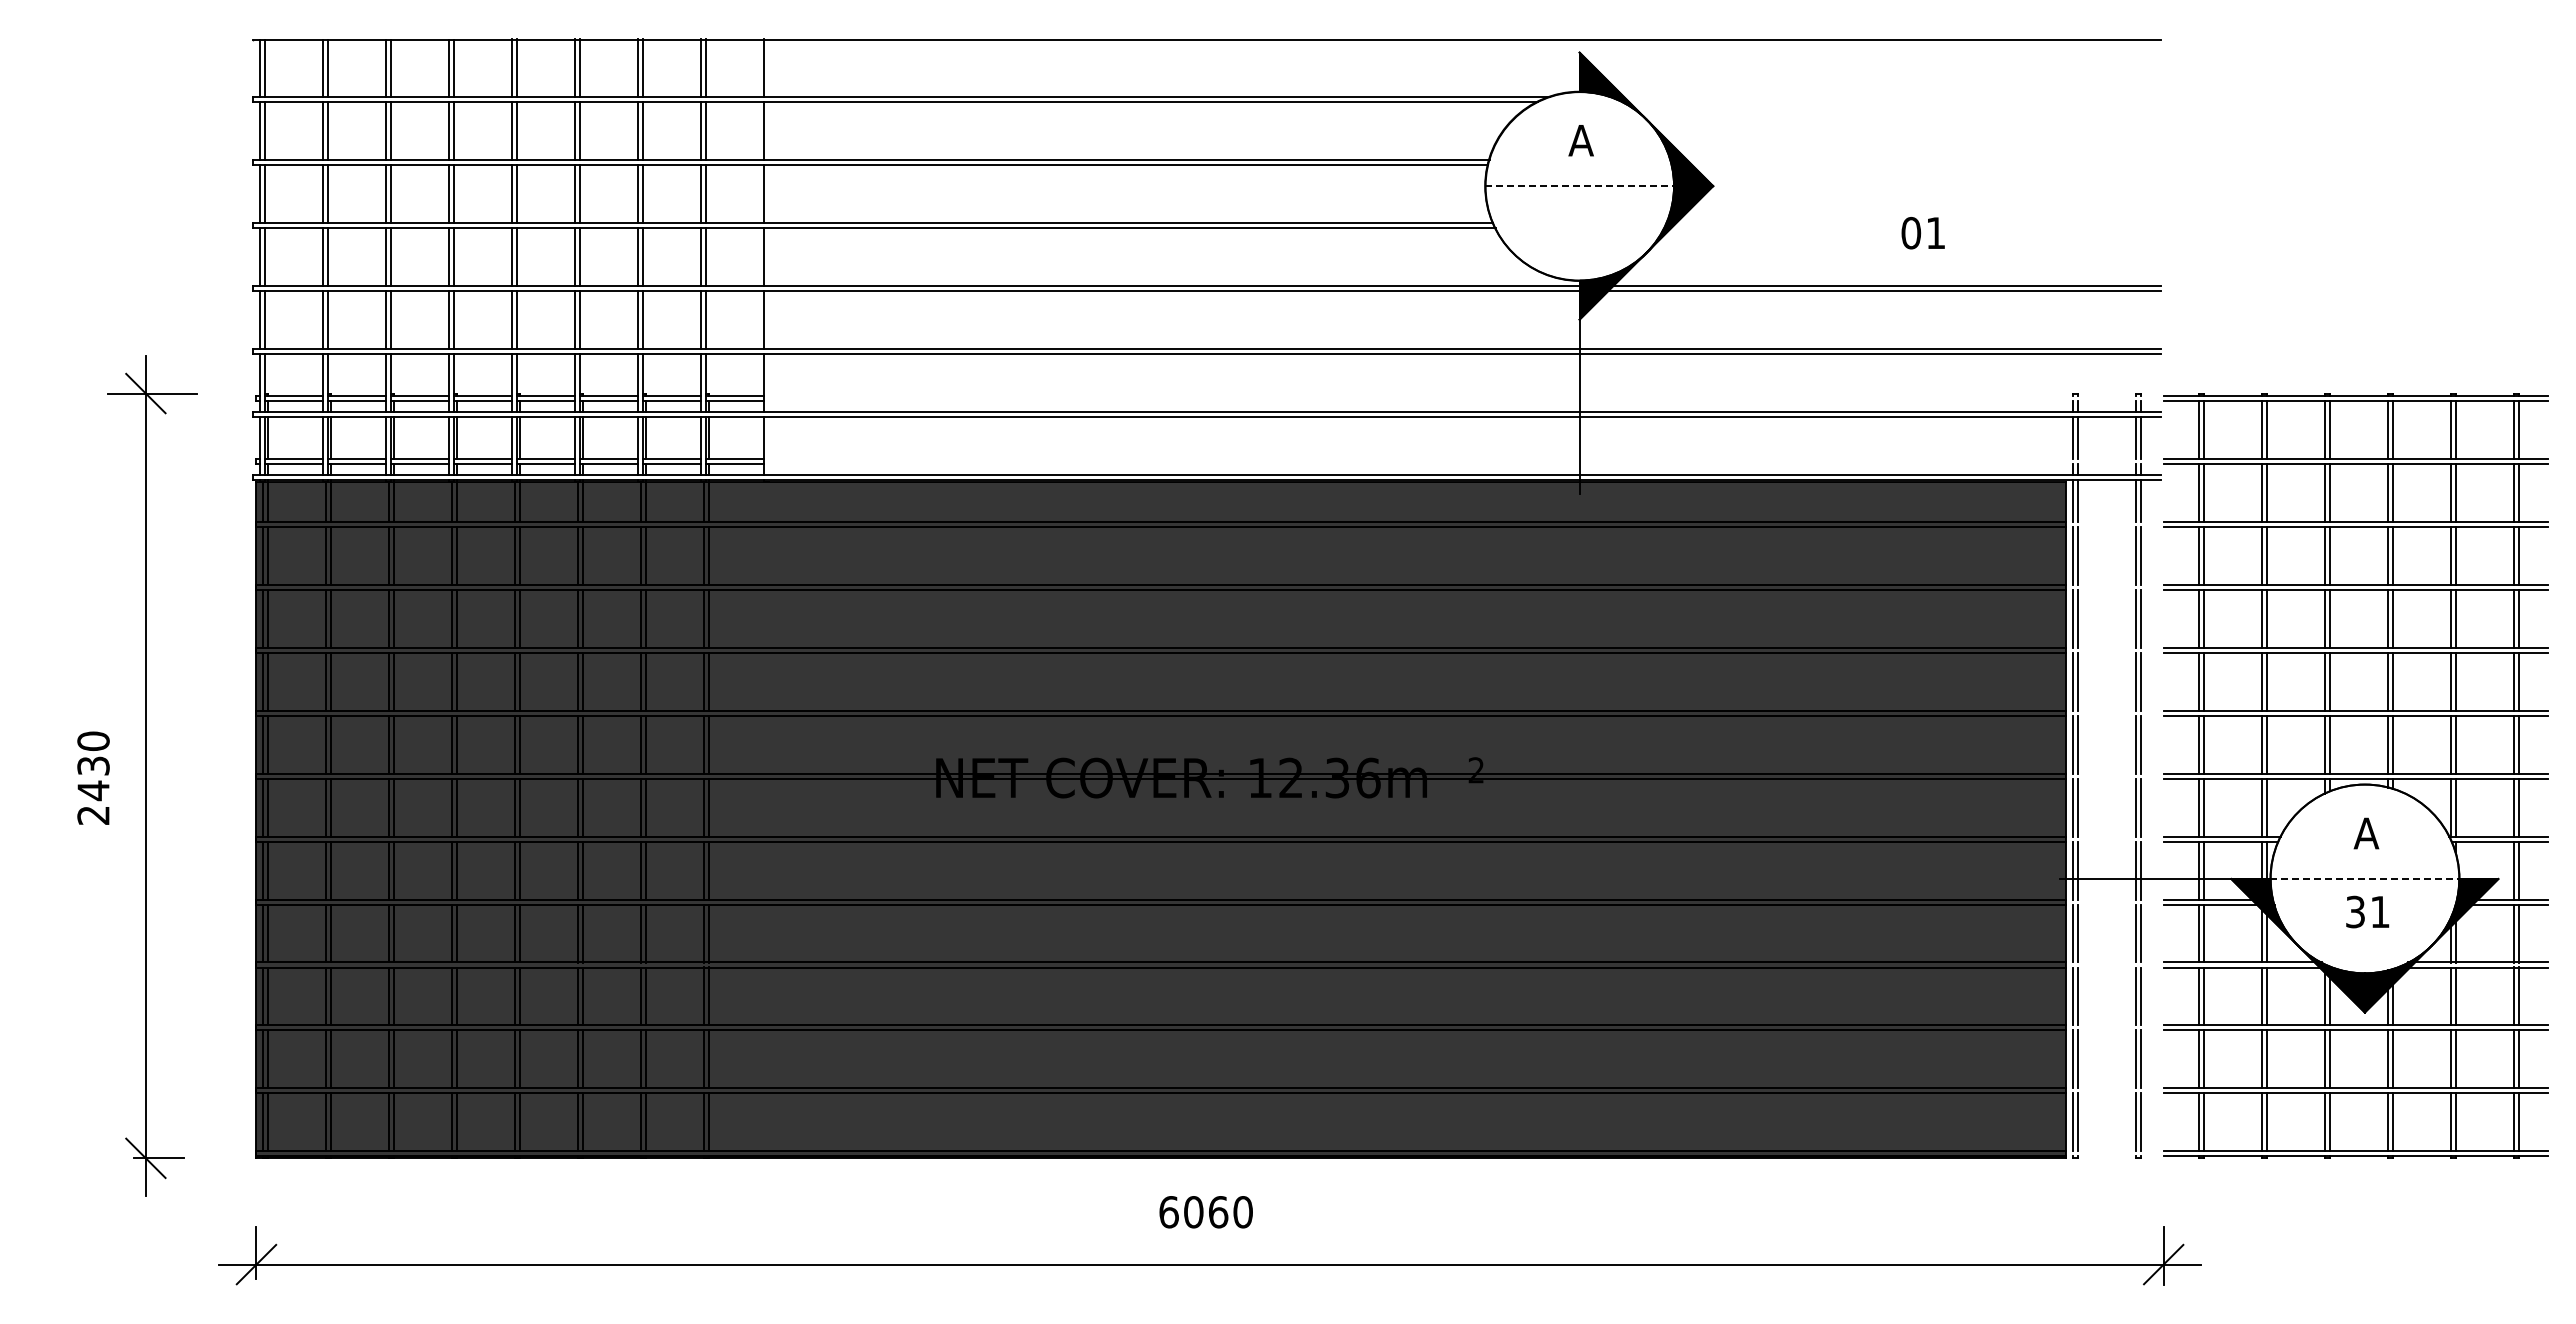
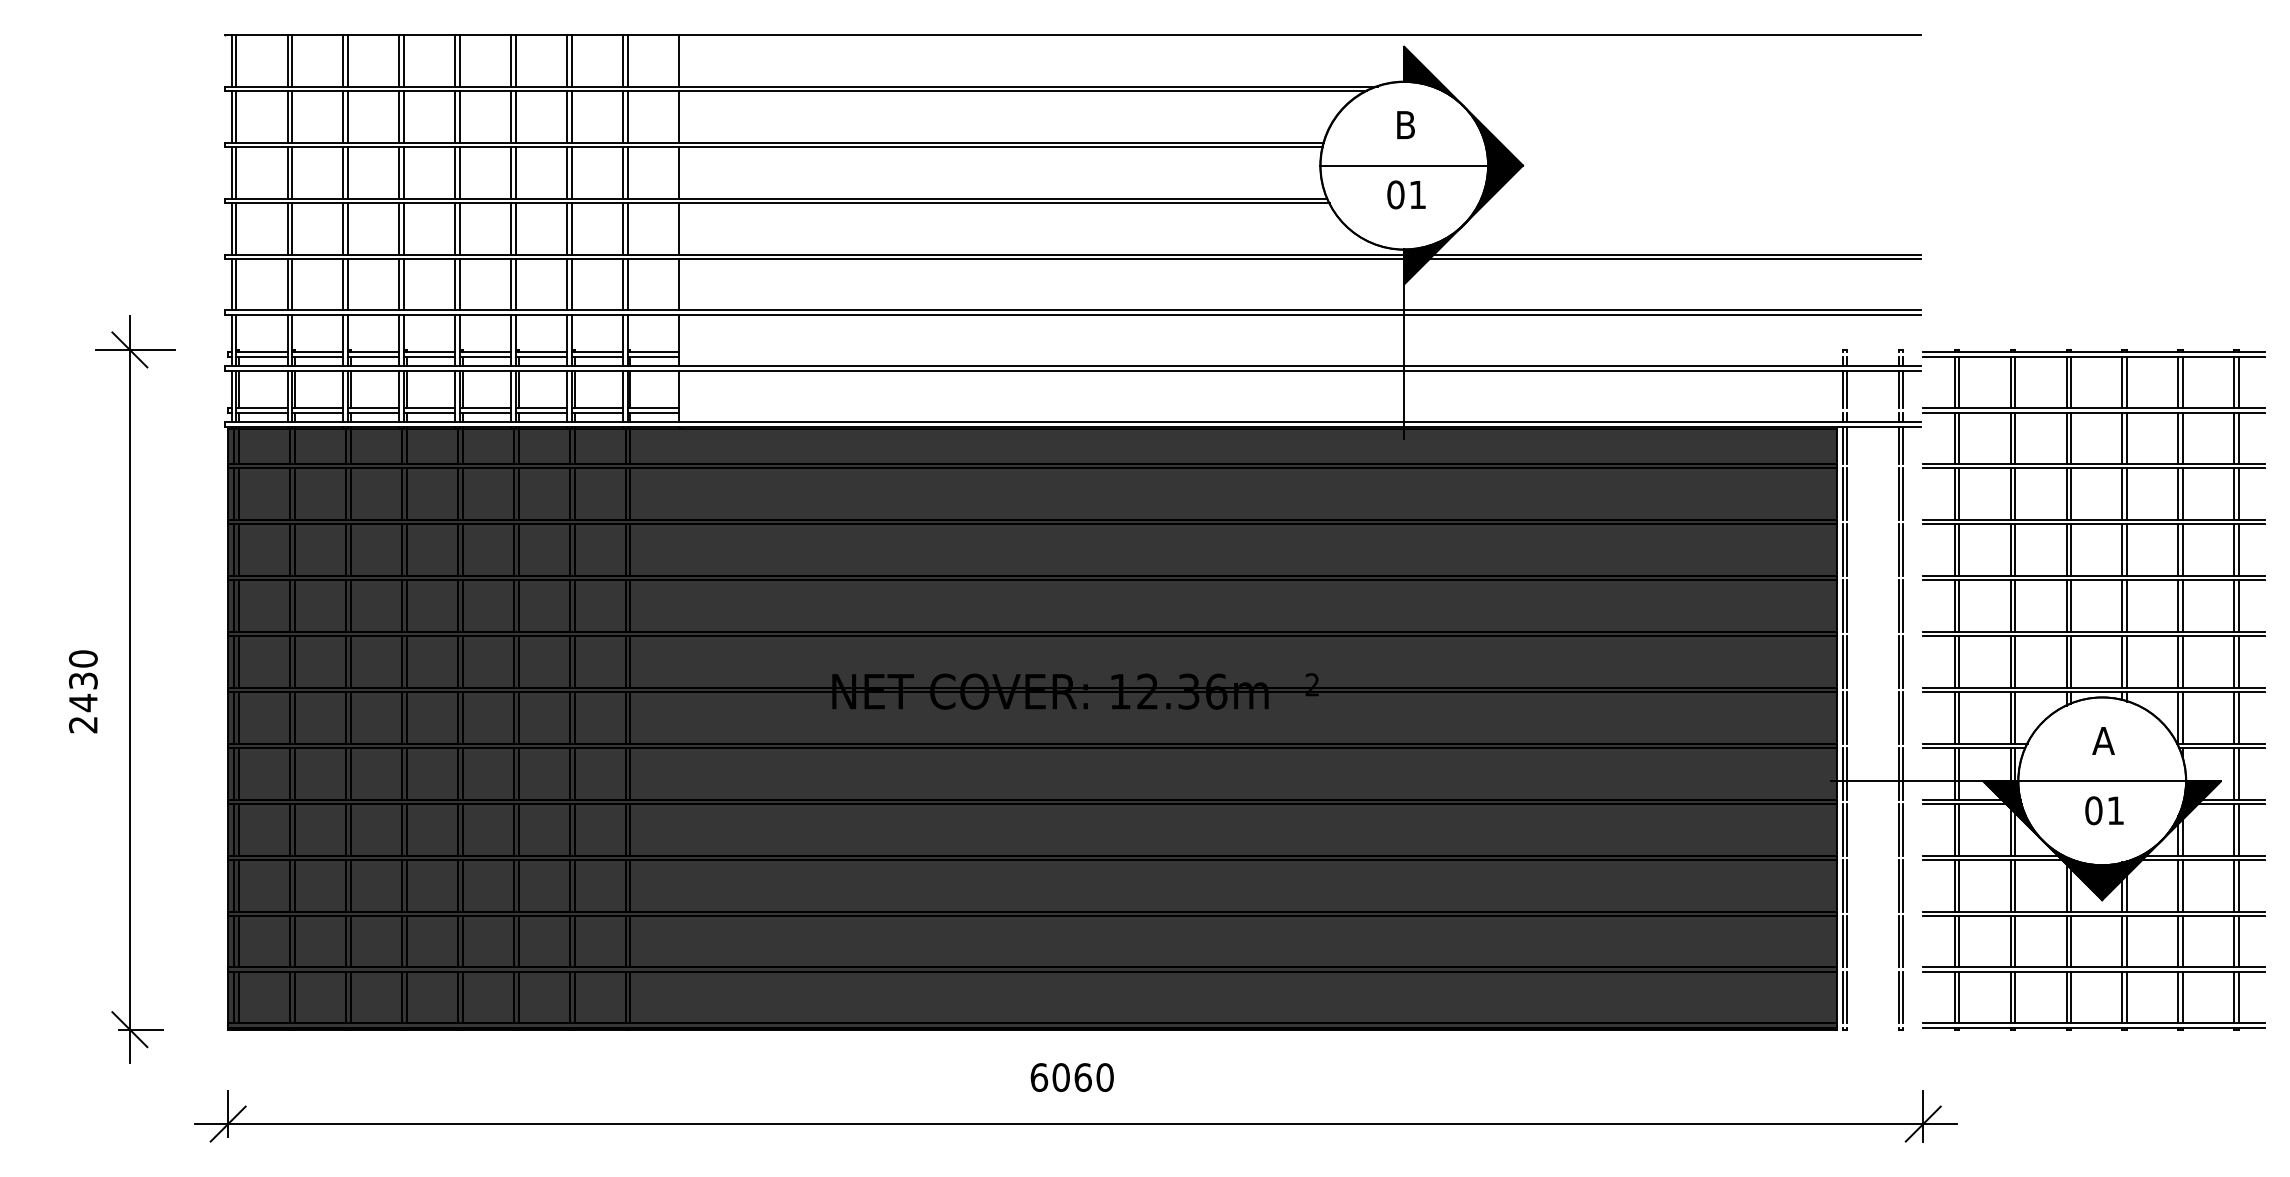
text: (1580, 140) -> (1404, 124), A -> B
line: (1580, 186) -> (1404, 165), dashed -> solid
text: (1922, 233) -> (1405, 195), moved
line: (2365, 879) -> (2102, 781), dashed -> solid
text: (2355, 911) -> (2093, 810), 31 -> 01

